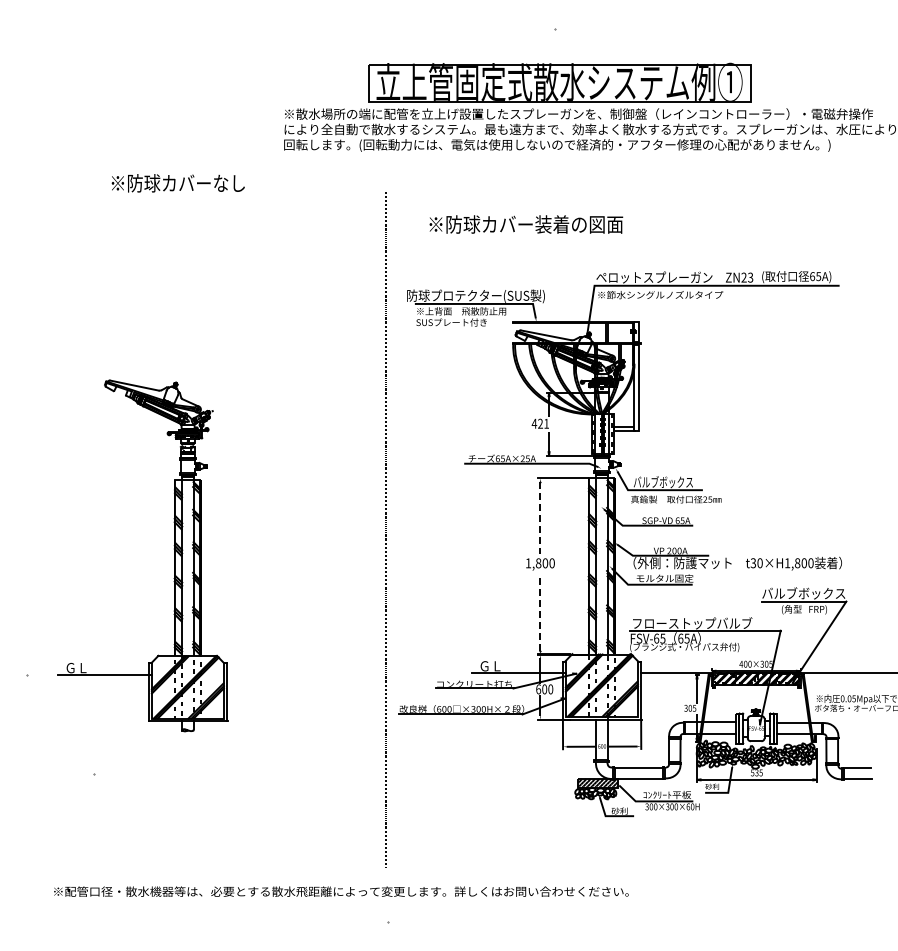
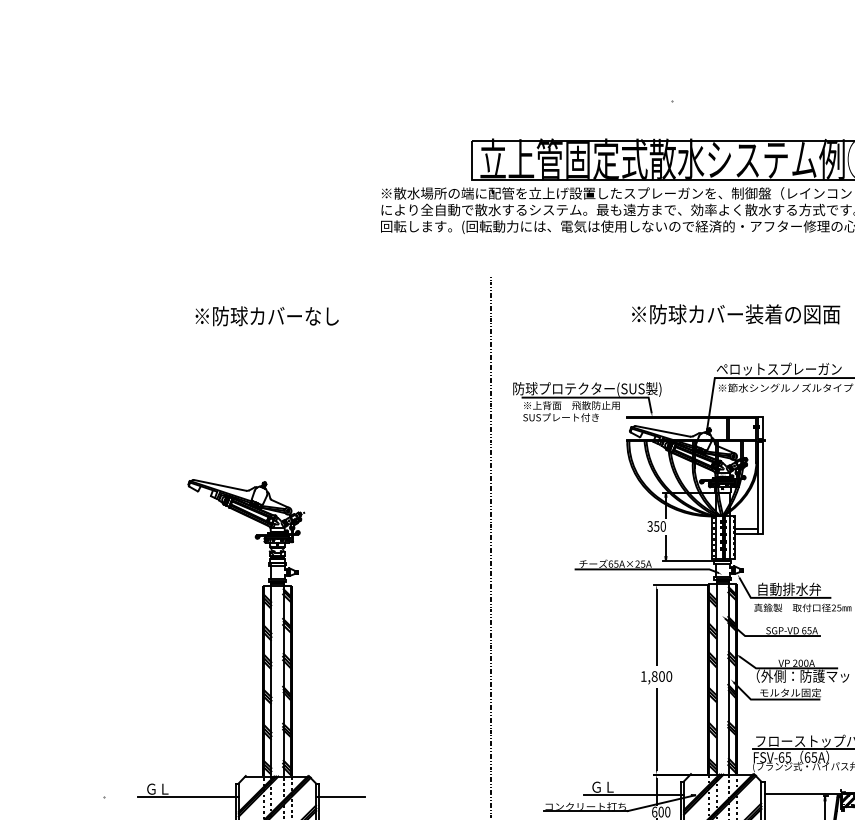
text: (177, 183) -> (266, 316), moved
text: (526, 224) -> (736, 314), moved
text: (540, 423) -> (656, 526), 421 -> 350
text: (663, 482) -> (788, 589), バルブボックス -> 自動排水弁
line: (540, 517) -> (656, 627), dashed -> solid
line: (540, 613) -> (656, 730), dashed -> solid
line: (246, 674) -> (340, 796), added

